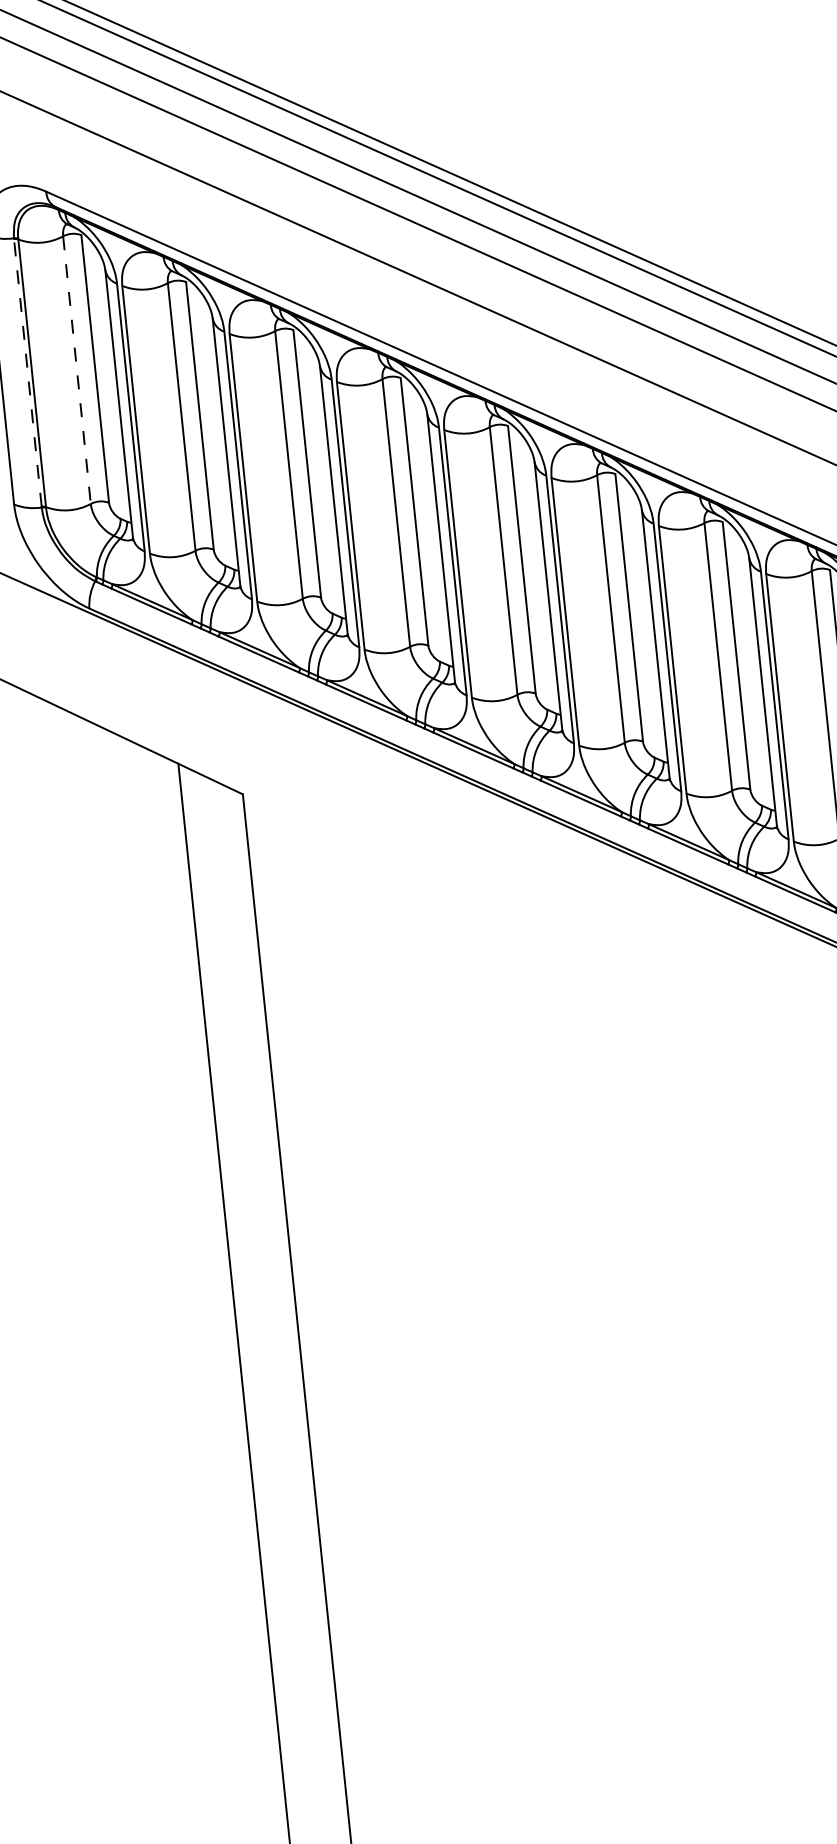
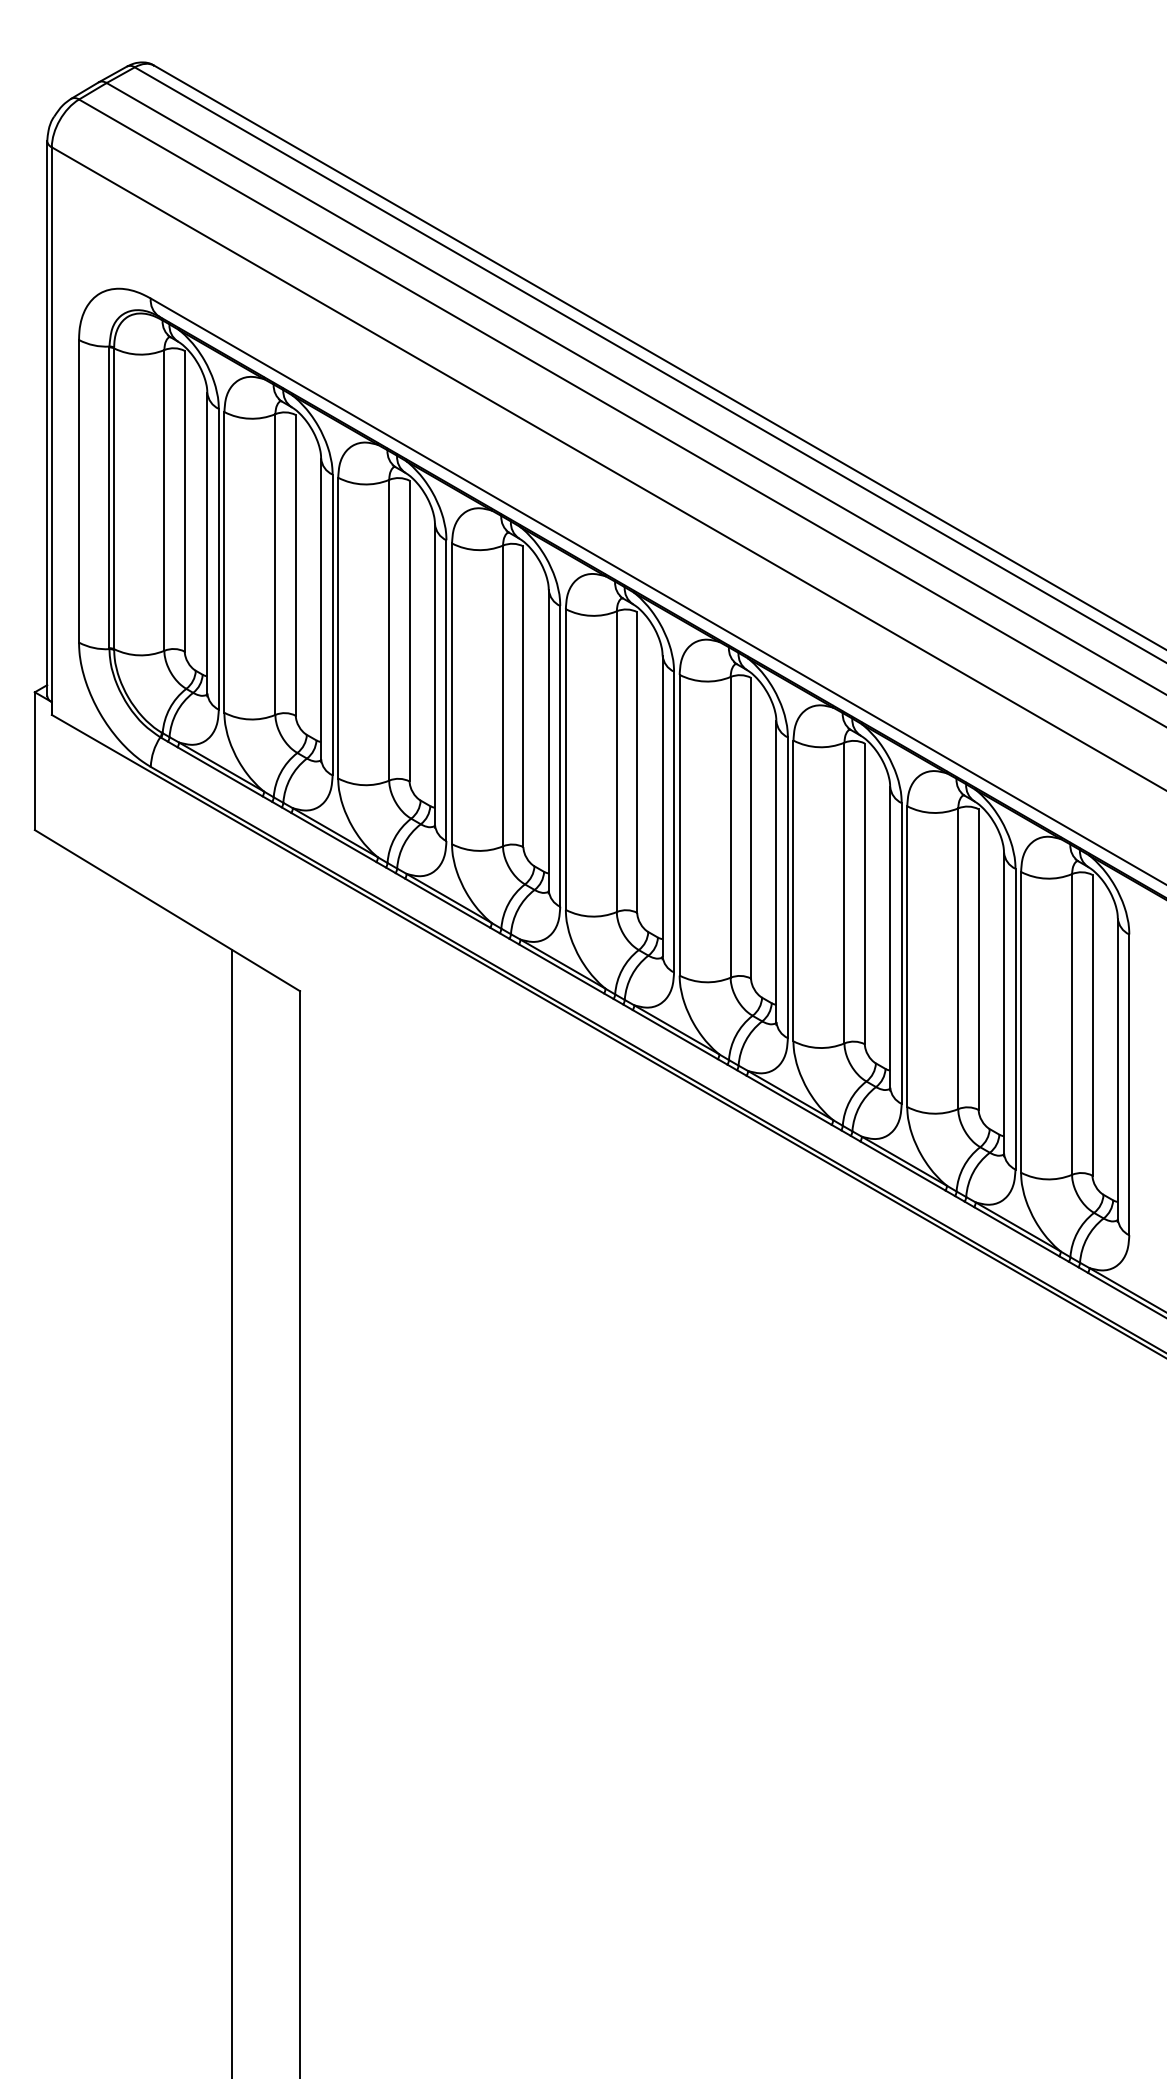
line: (77, 370) -> (164, 500), dashed -> solid
line: (27, 372) -> (109, 497), dashed -> solid

